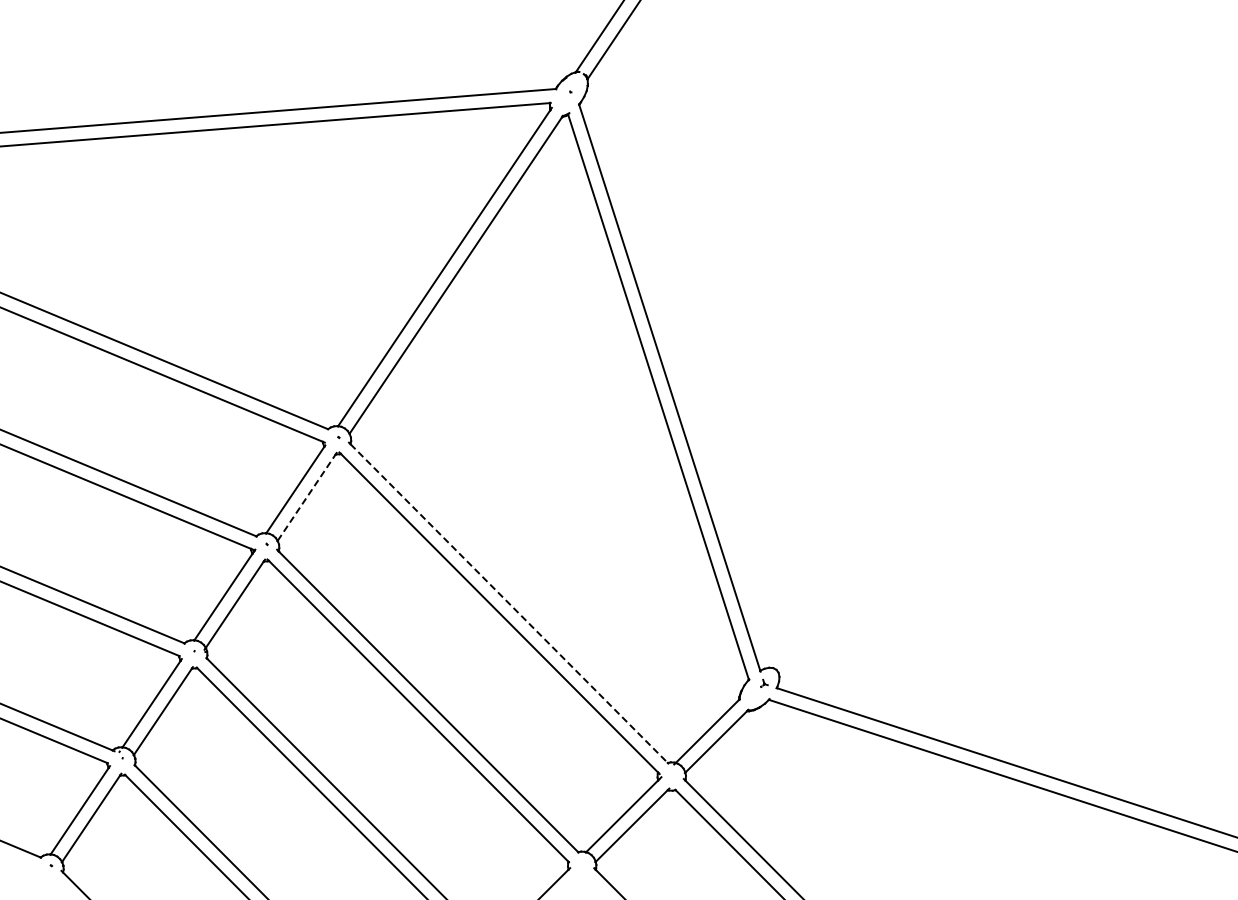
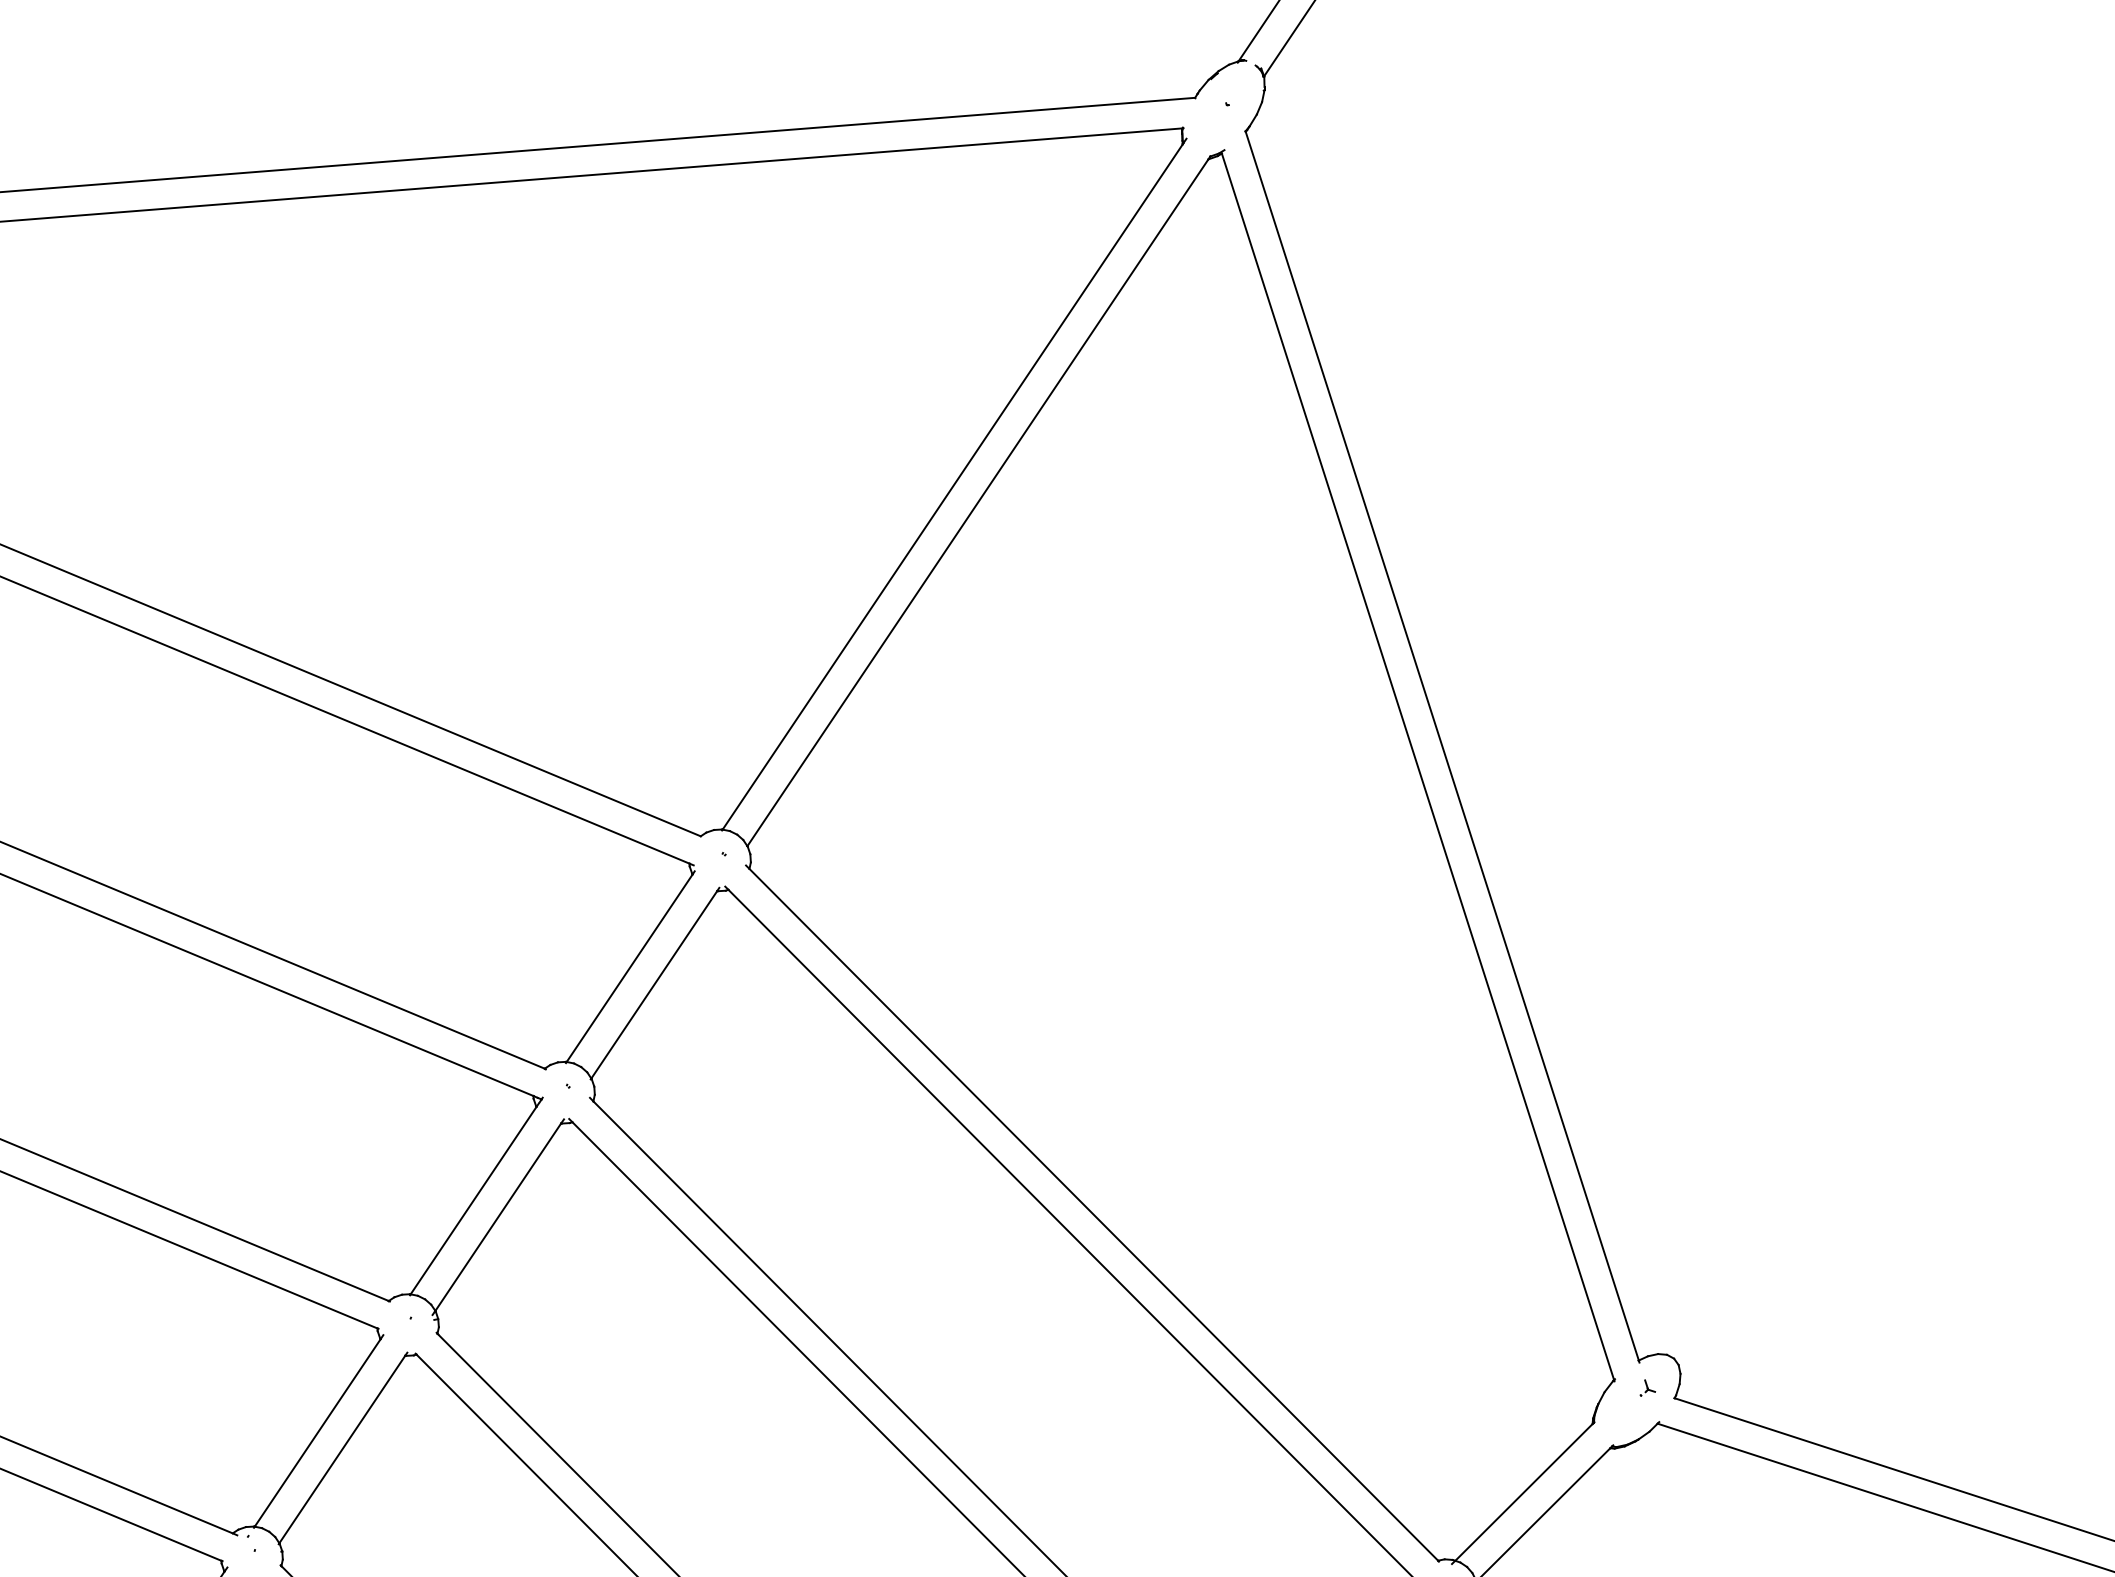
line: (306, 497) -> (653, 984), dashed -> solid
line: (509, 603) -> (1094, 1214), dashed -> solid

